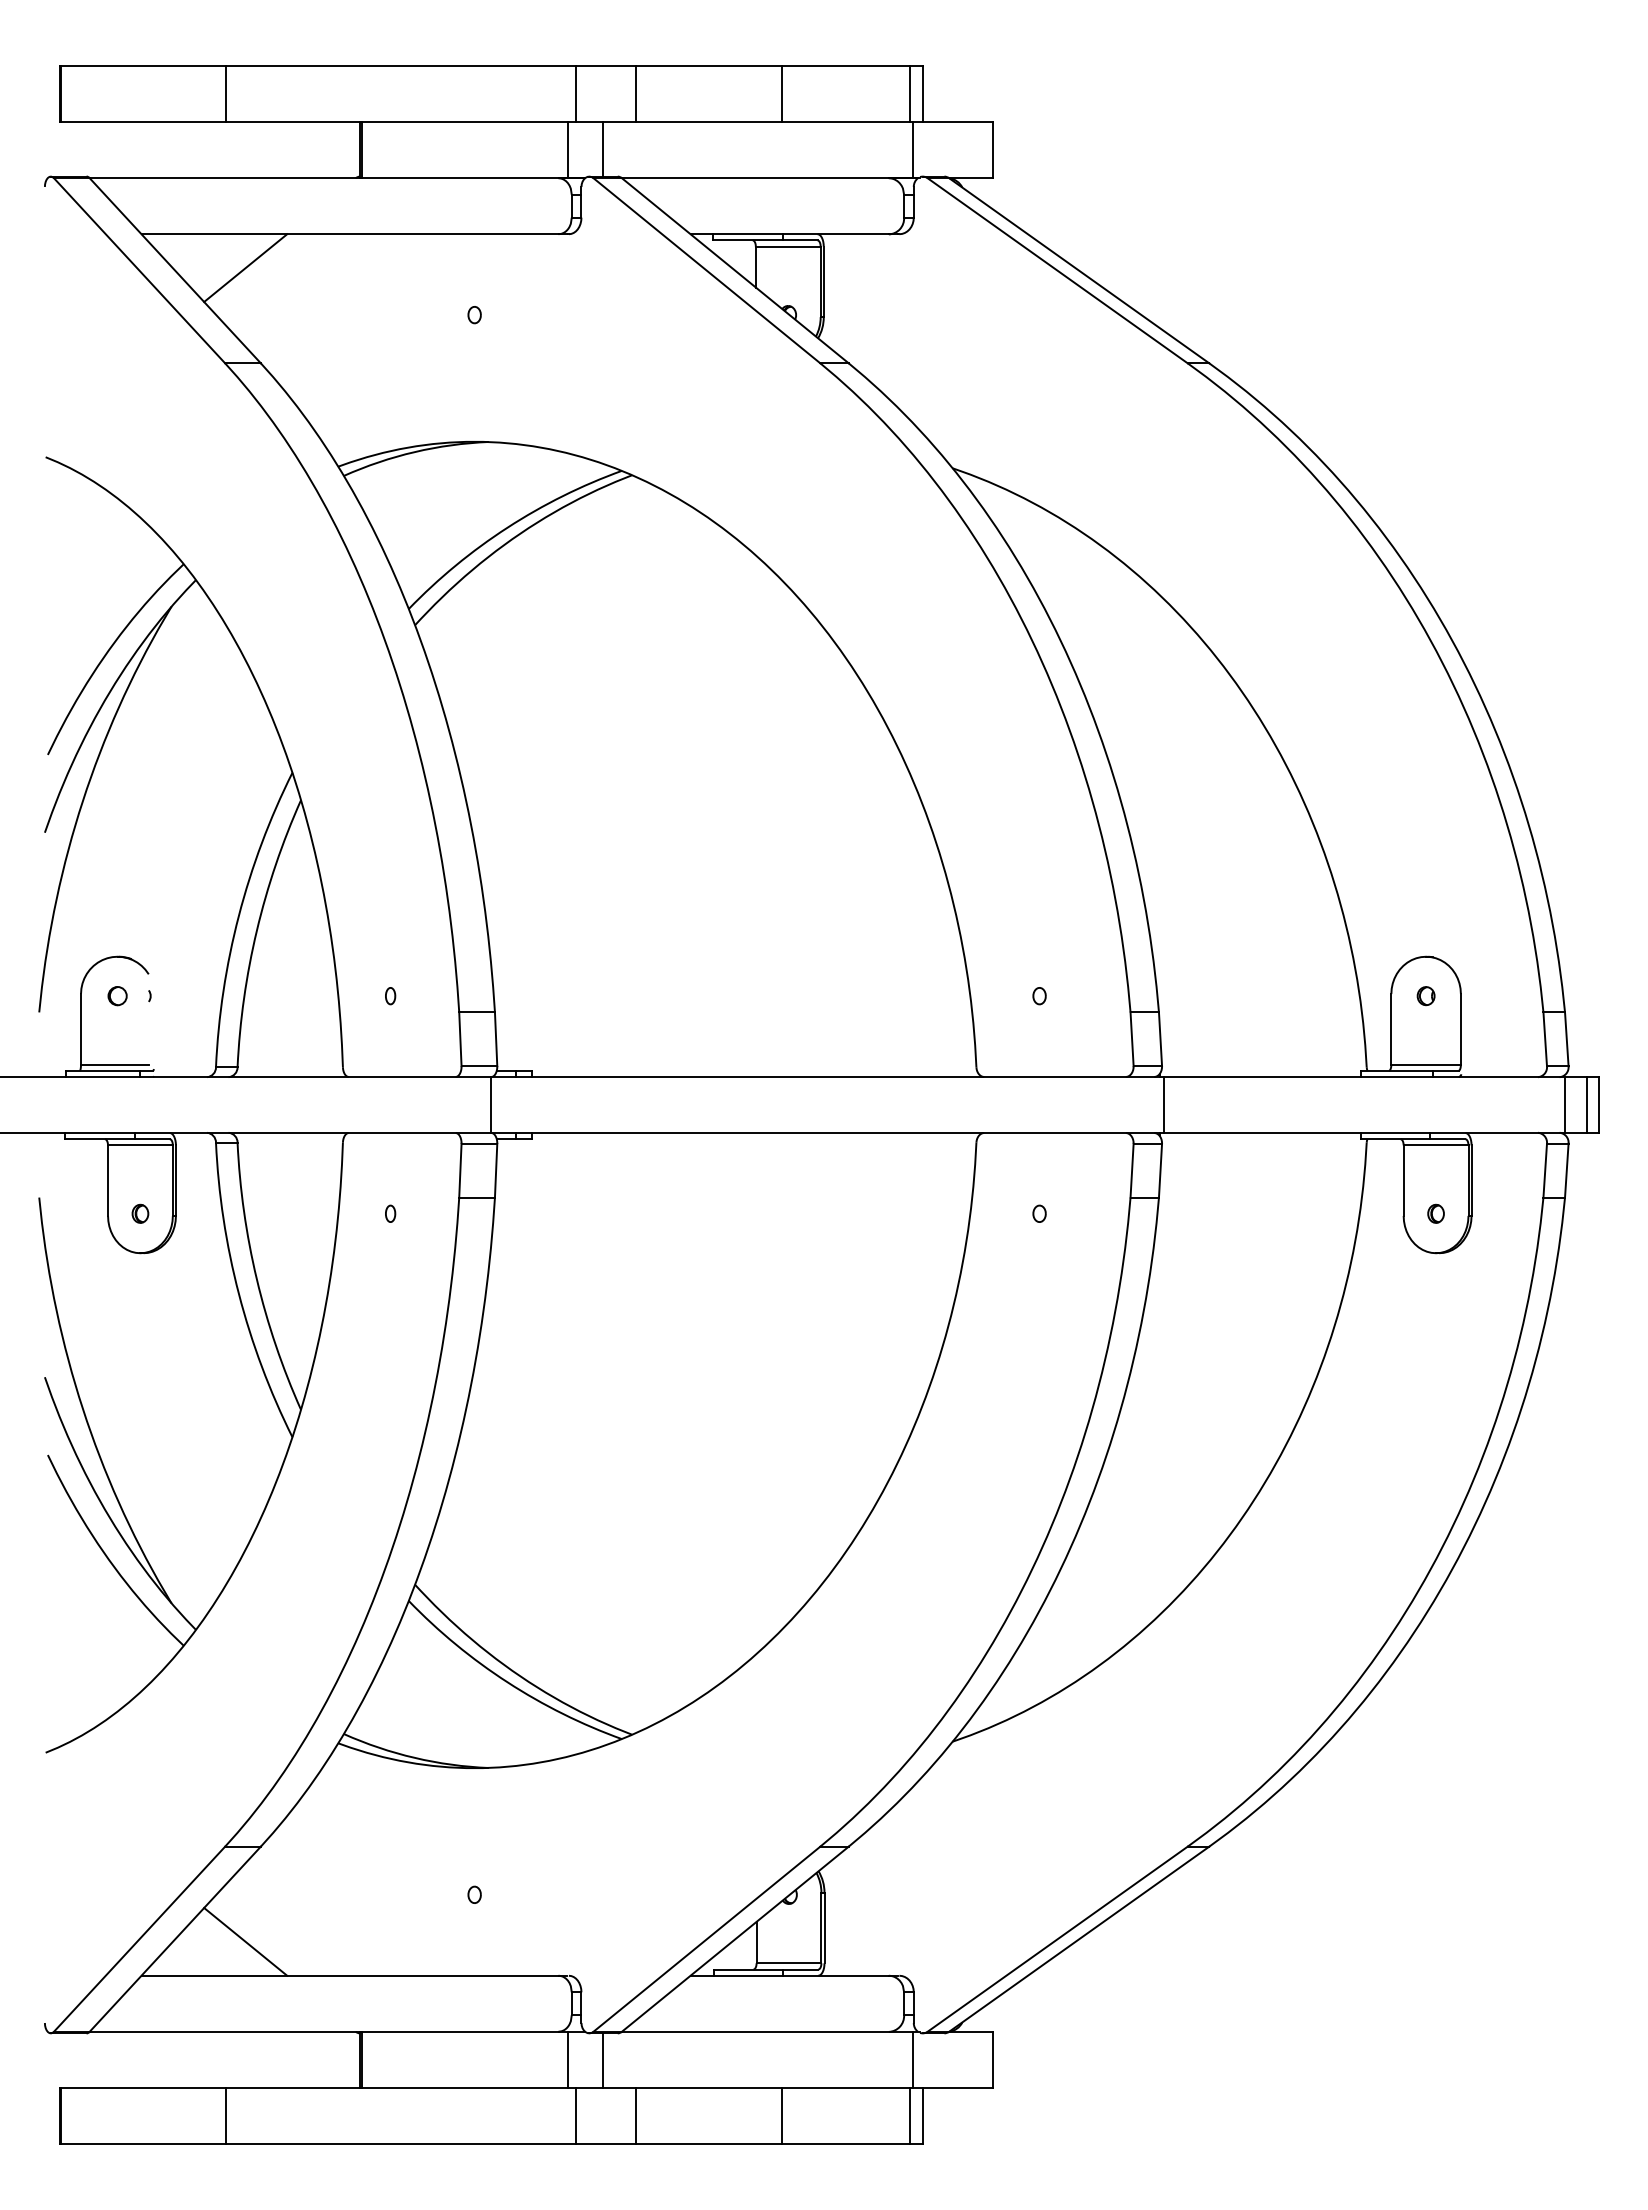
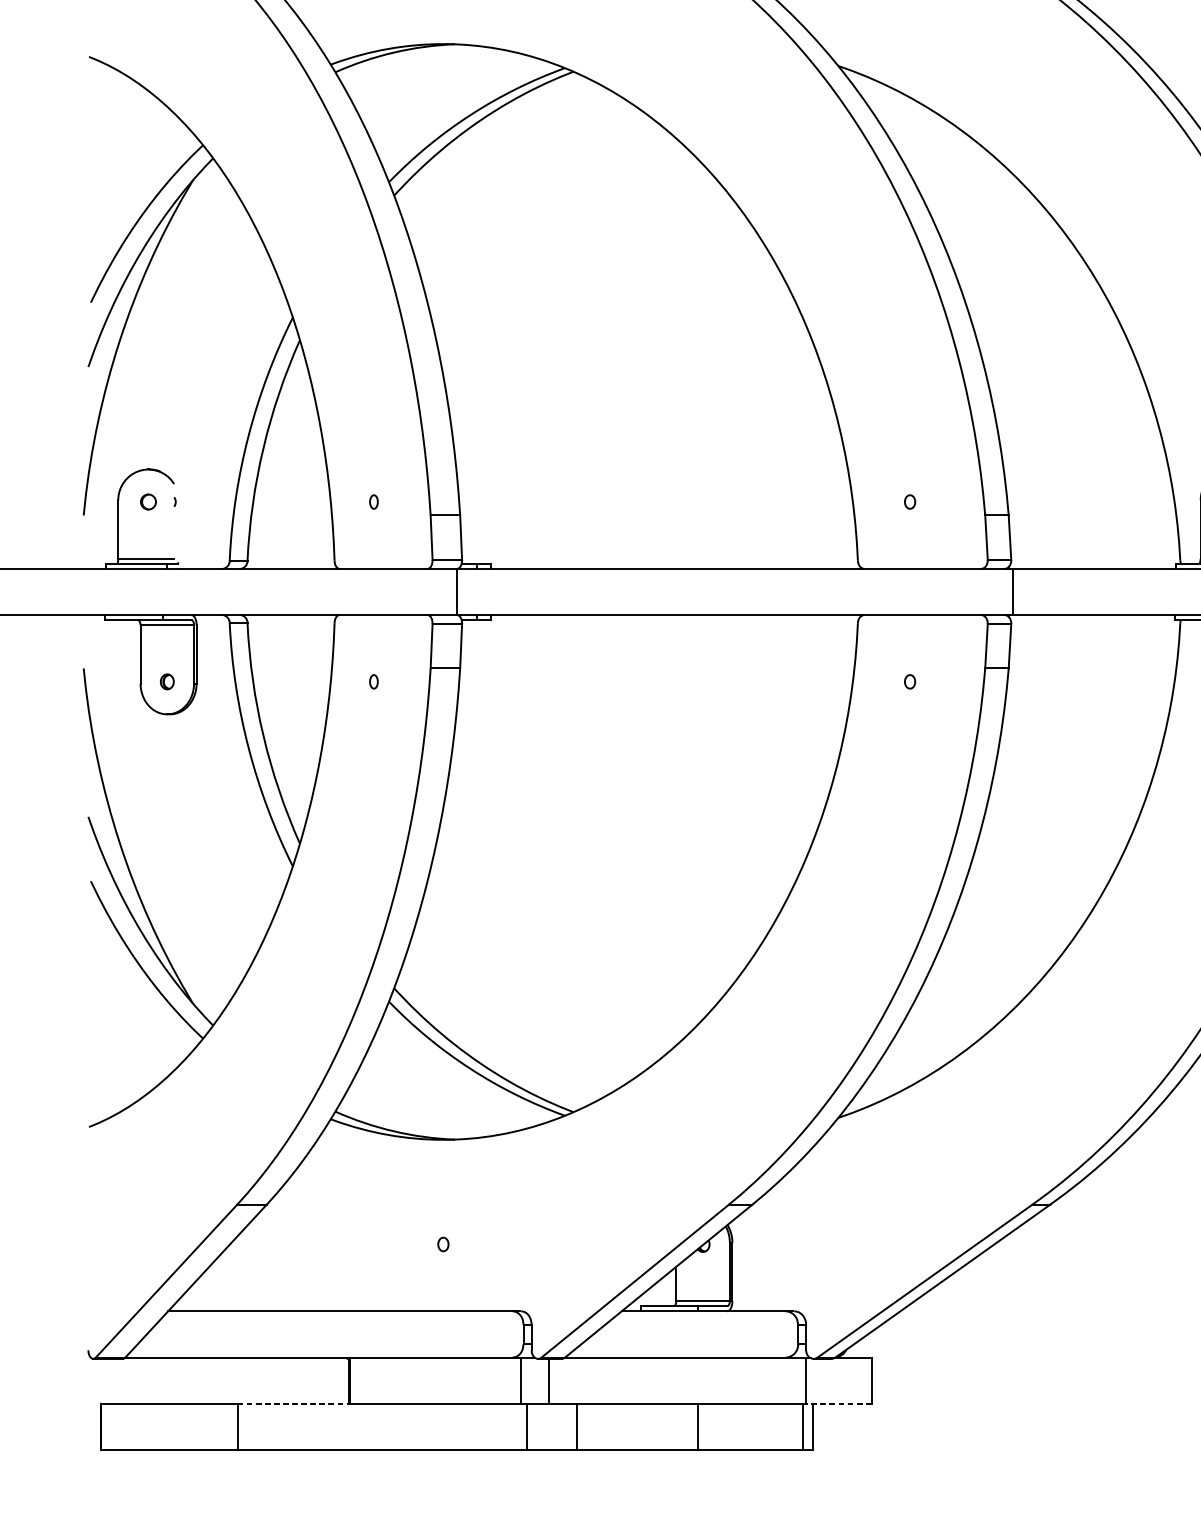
line: (245, 1941) -> (254, 1283), removed
line: (293, 2087) -> (293, 1403), solid -> dashed
line: (953, 2087) -> (838, 1403), solid -> dashed

